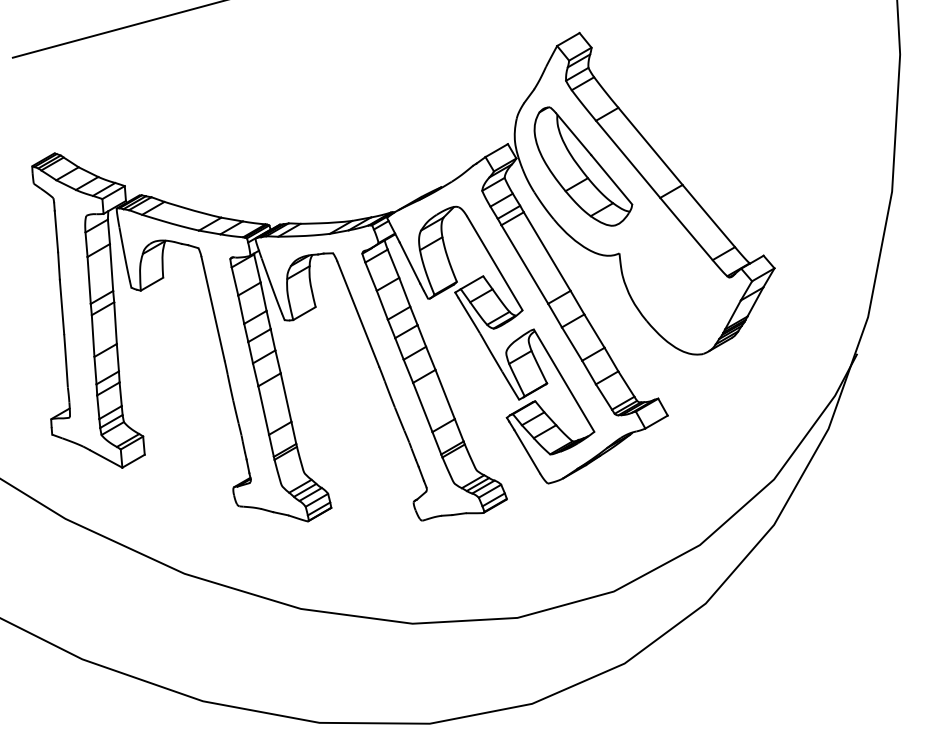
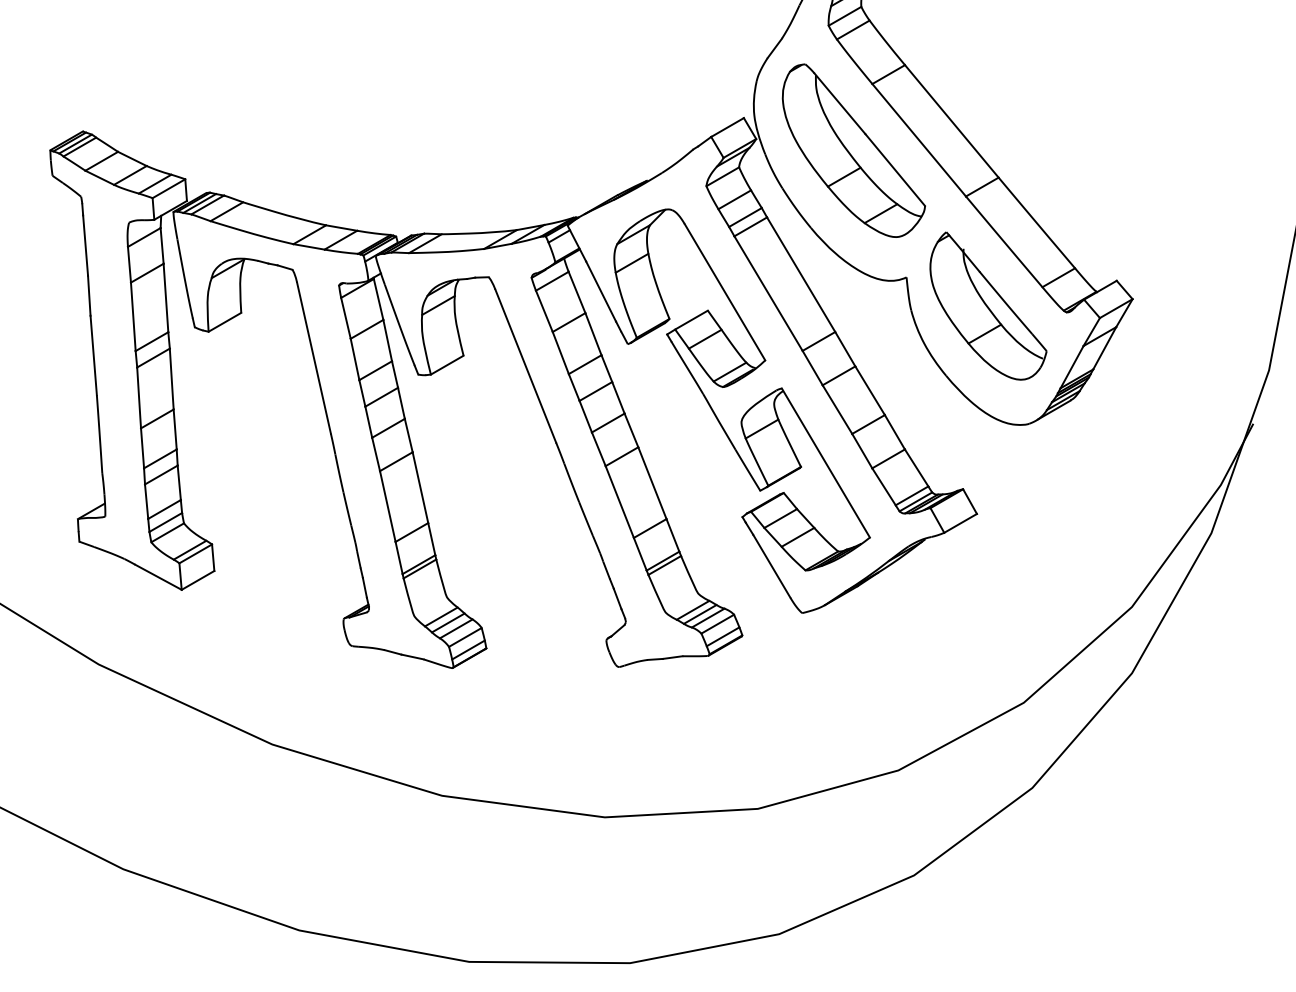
part: (675, 272) -> (988, 305), added

